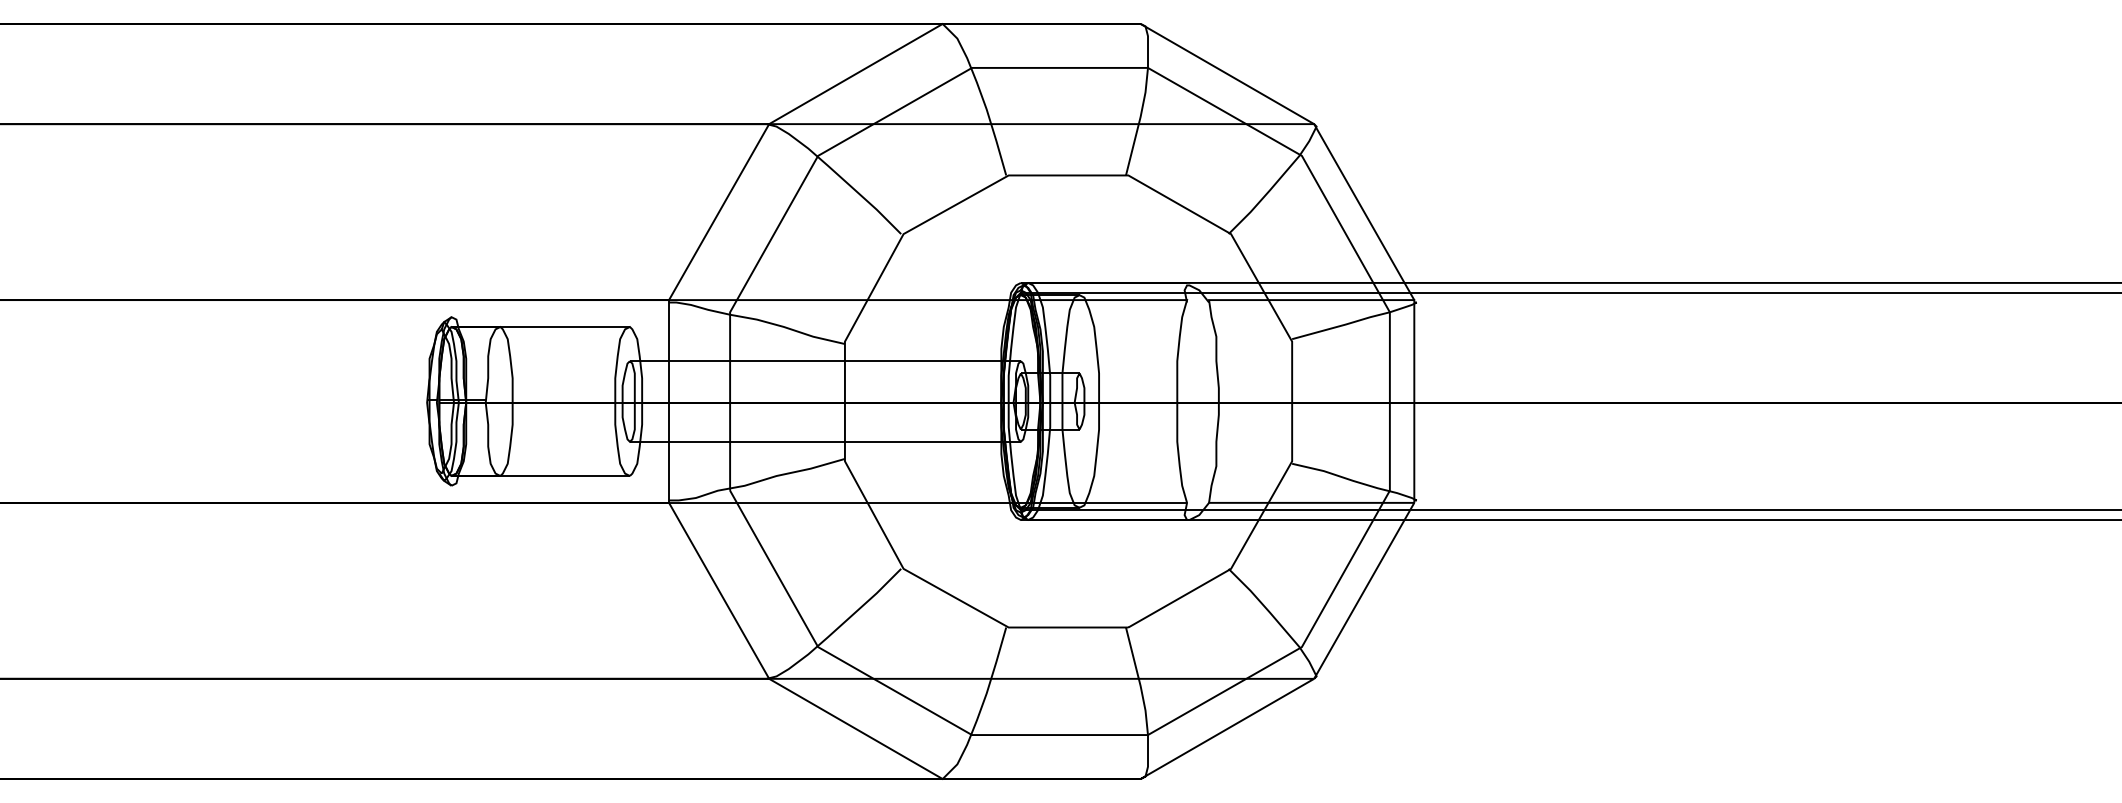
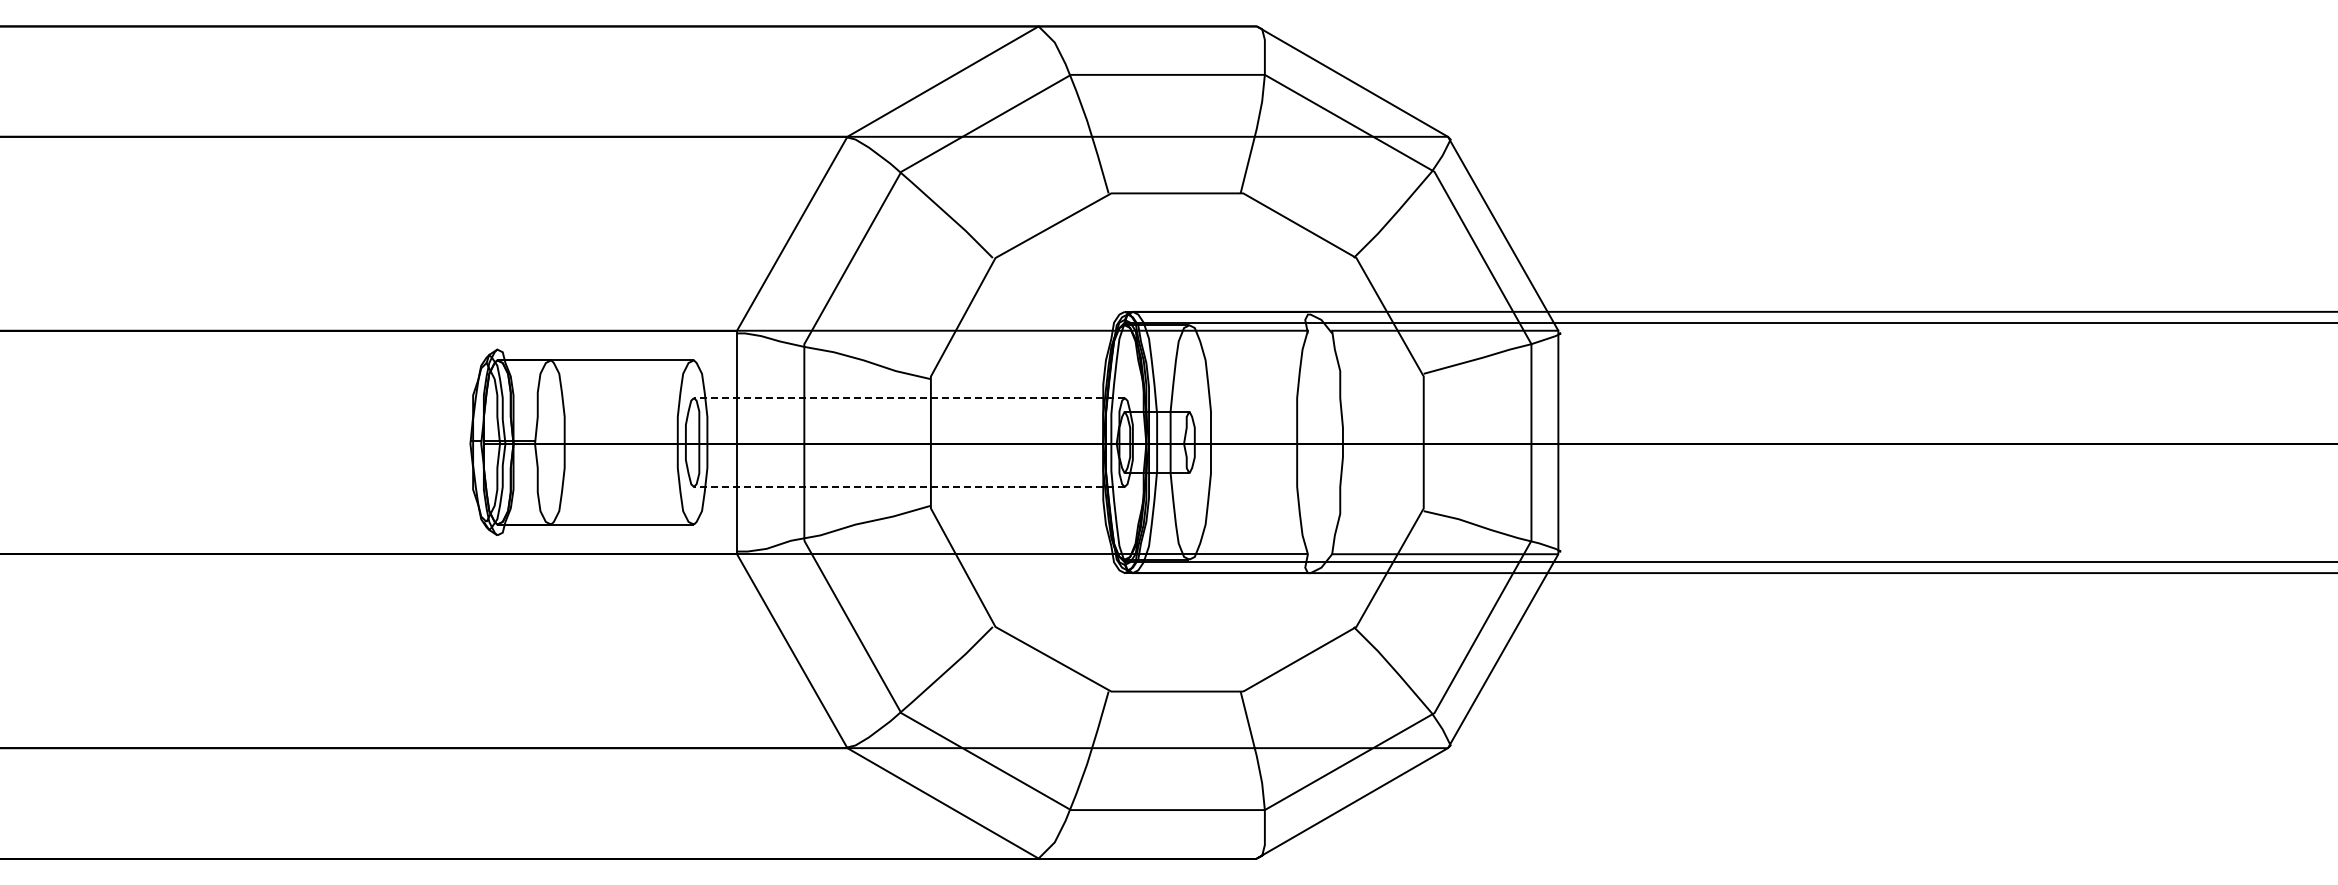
line: (824, 361) -> (908, 398), solid -> dashed
line: (824, 441) -> (908, 486), solid -> dashed

